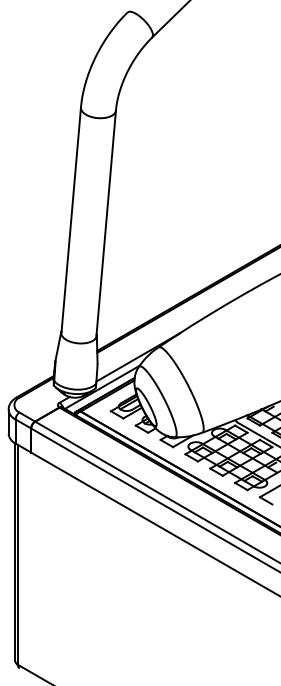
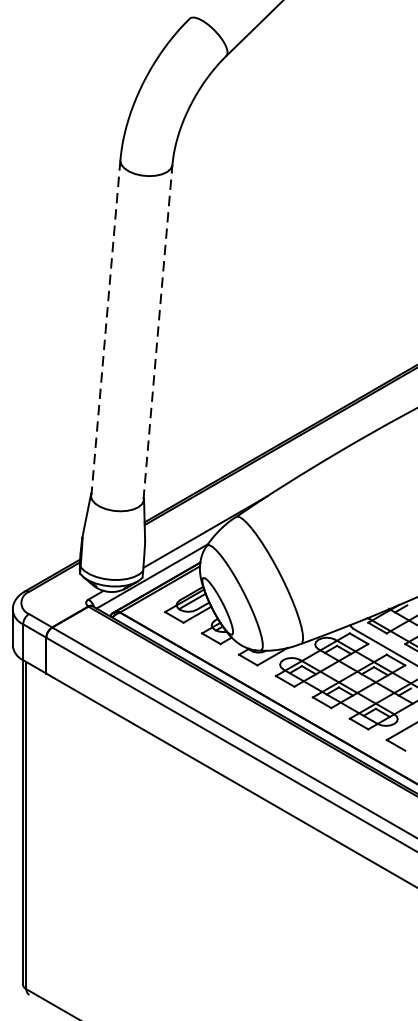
line: (71, 220) -> (106, 328), solid -> dashed
line: (106, 223) -> (158, 332), solid -> dashed

